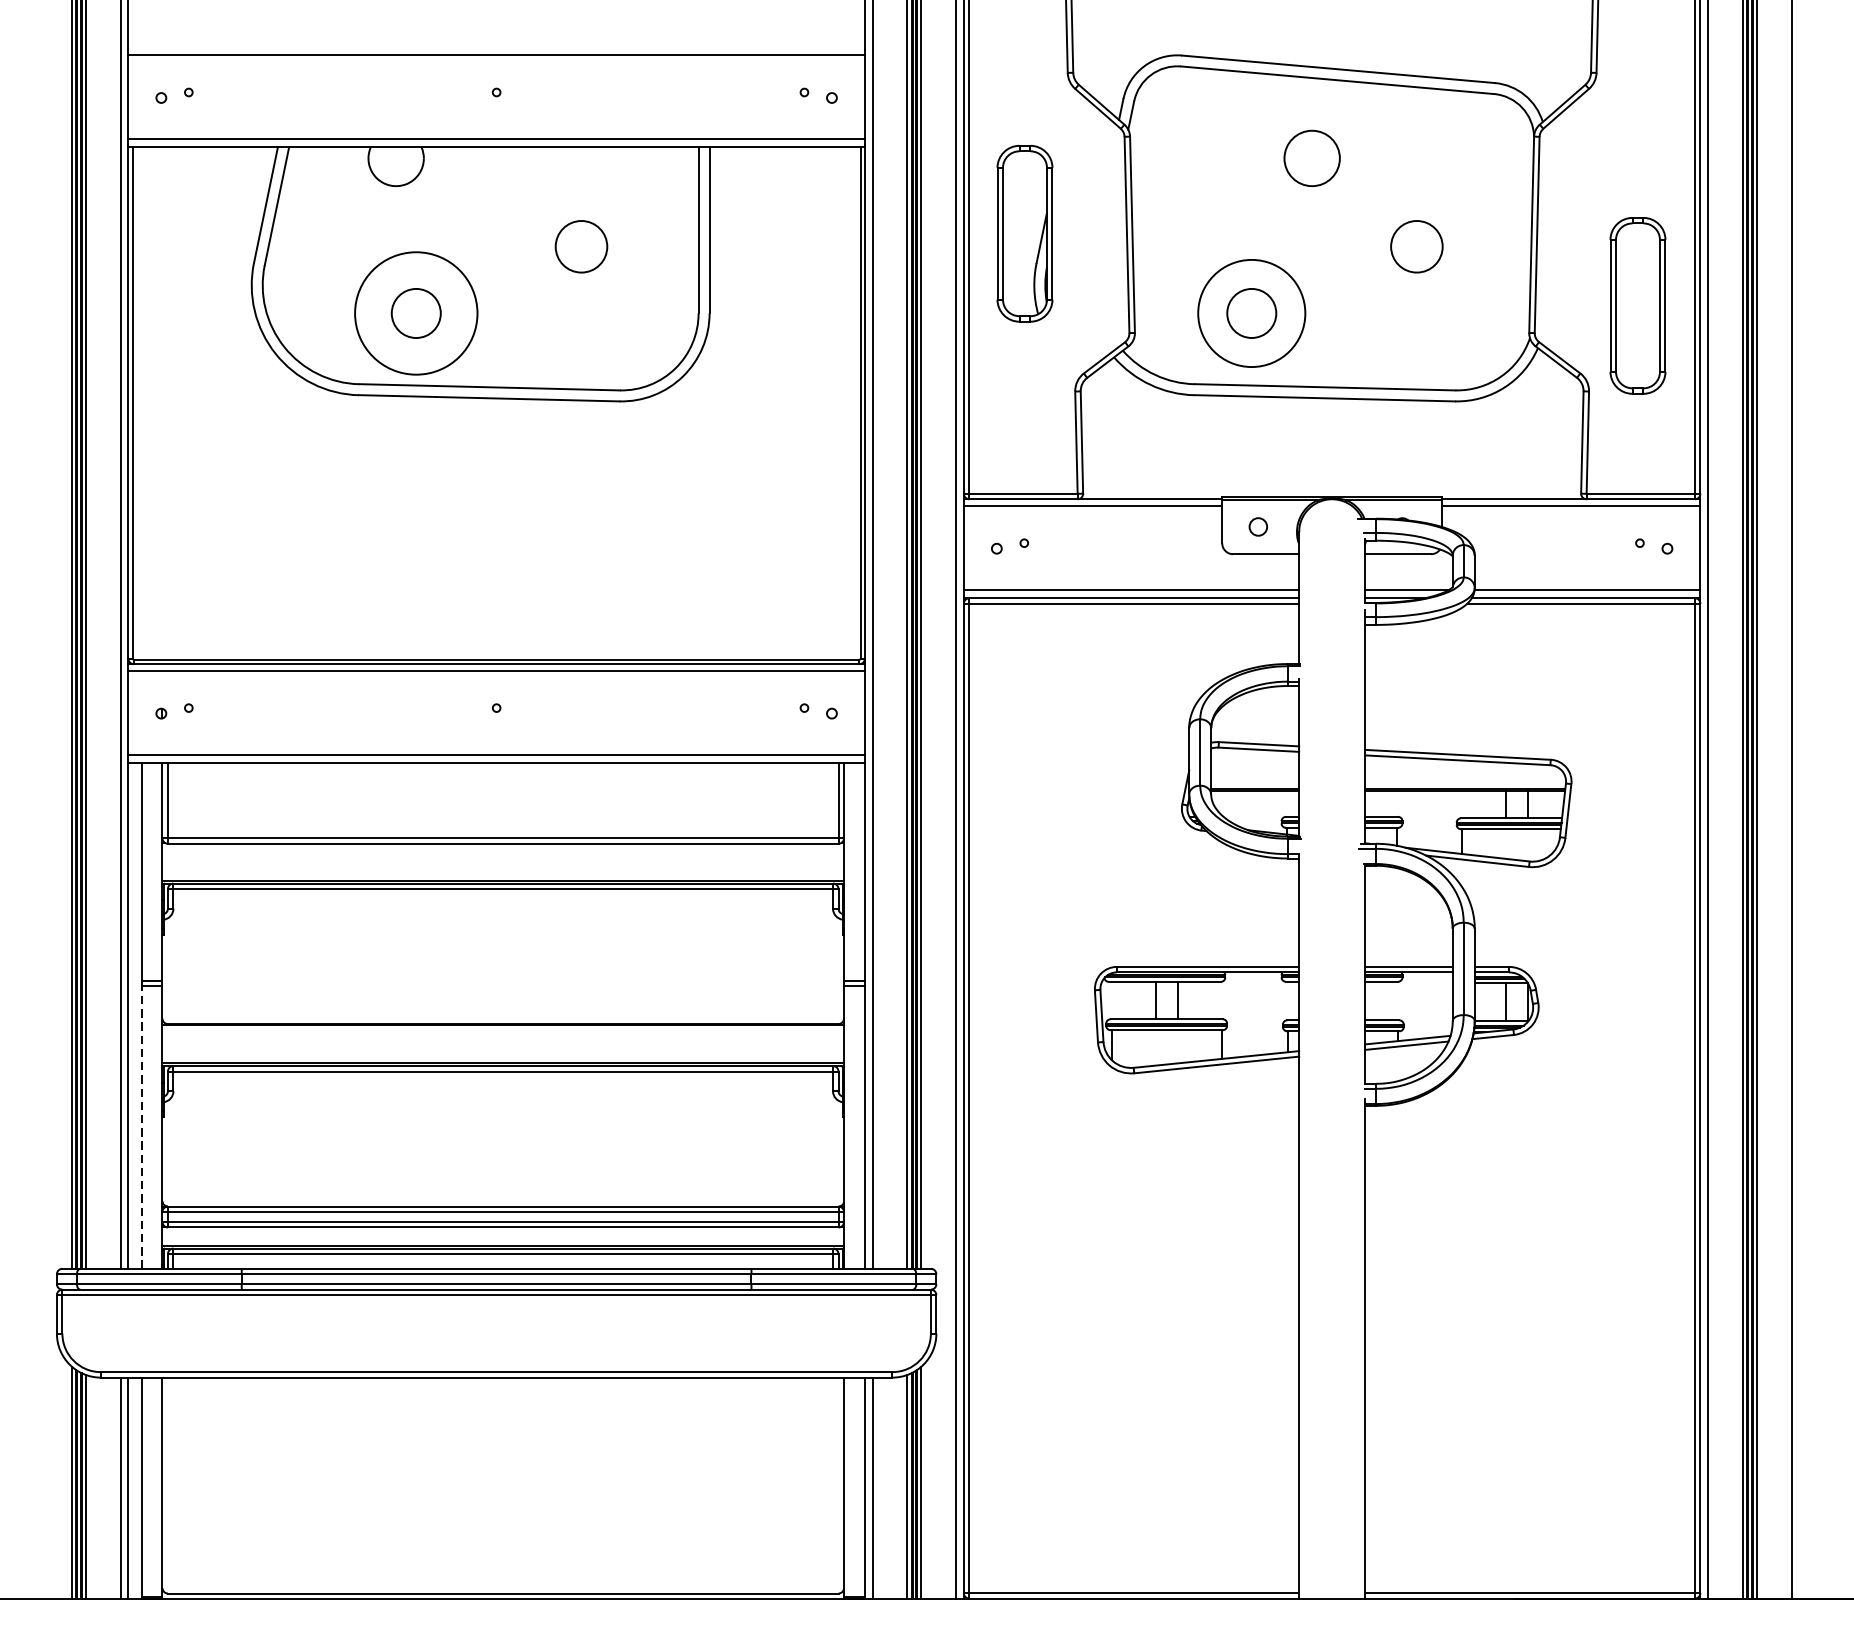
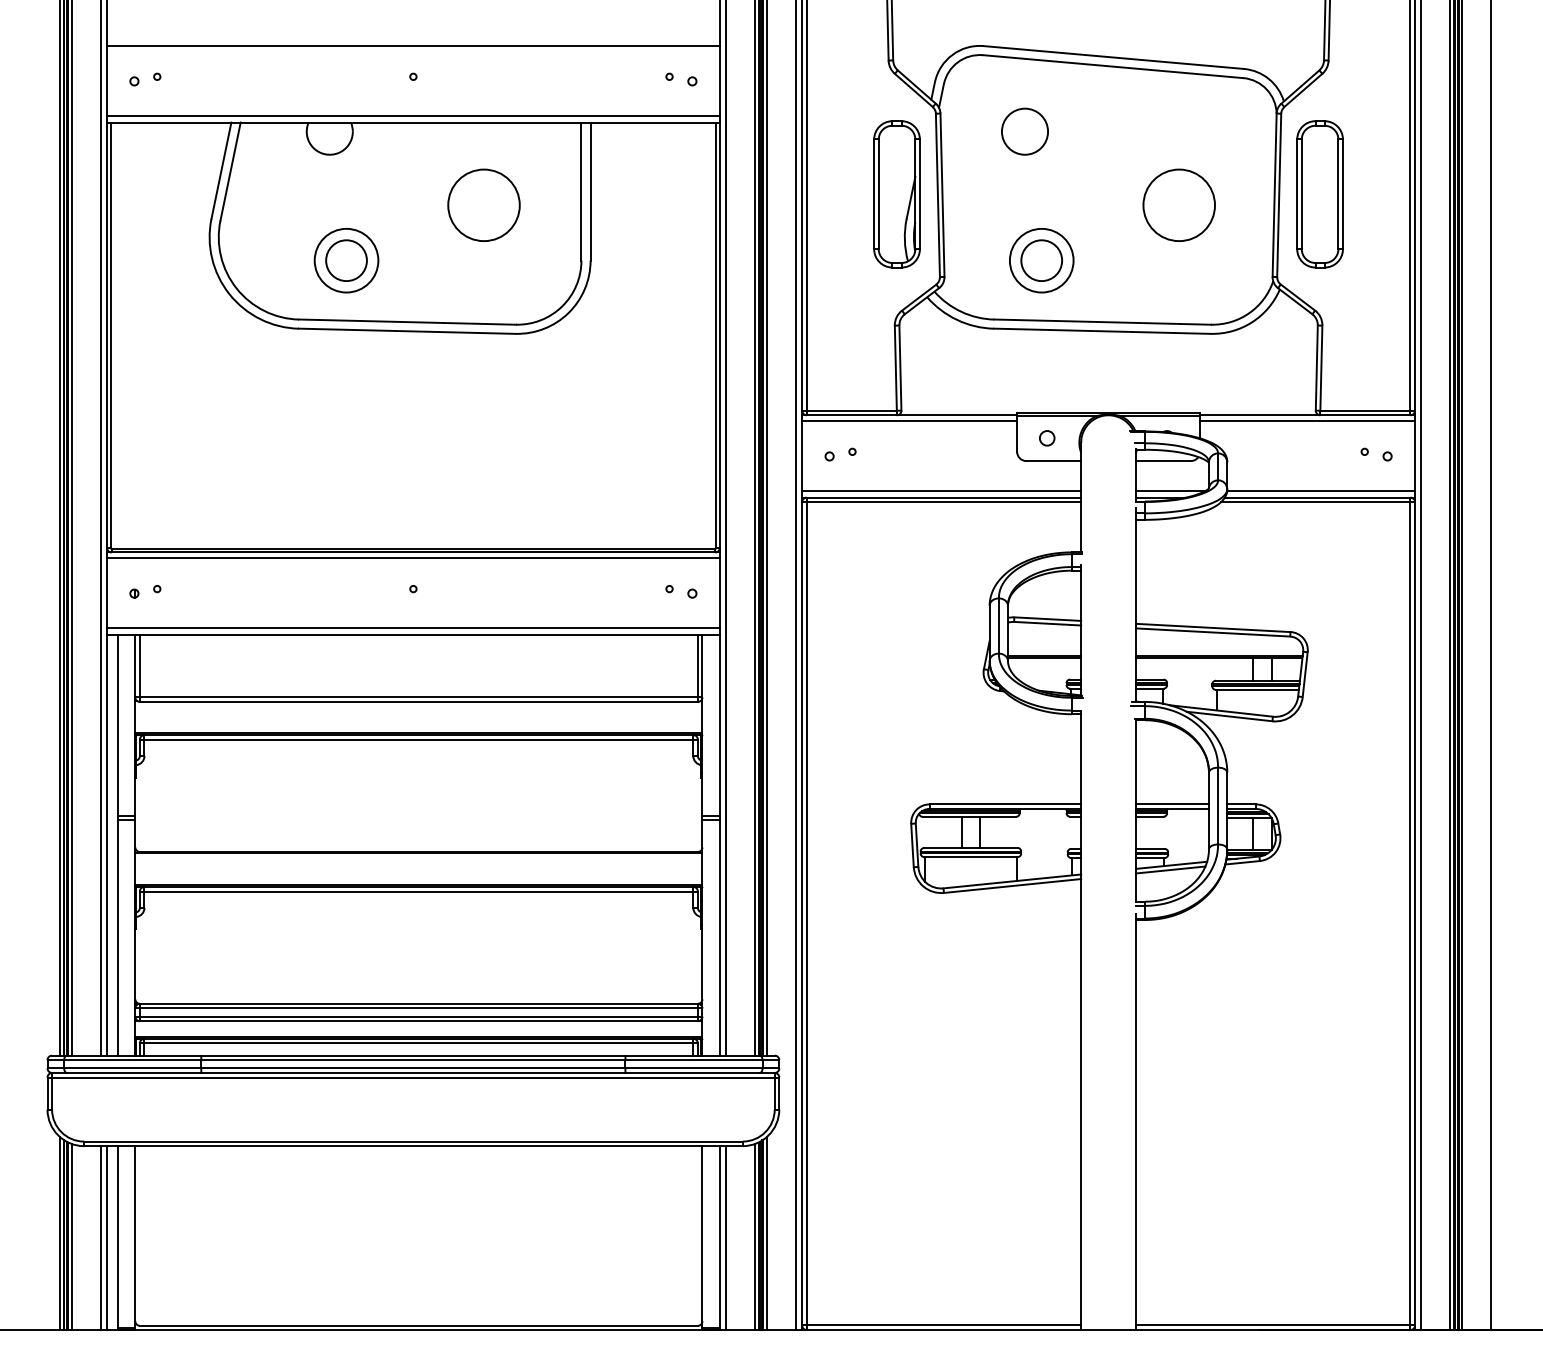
circle: (1311, 158) -> (1024, 131), moved
part: (1024, 233) -> (896, 194), moved
circle: (580, 245) -> (483, 204), size x1.67
circle: (1416, 245) -> (1178, 204), size x1.67
part: (1637, 306) -> (1319, 194), moved
circle: (416, 313) -> (346, 260), size x0.62
circle: (1251, 313) -> (1041, 260), size x0.71
line: (141, 1126) -> (117, 937), dashed -> solid

